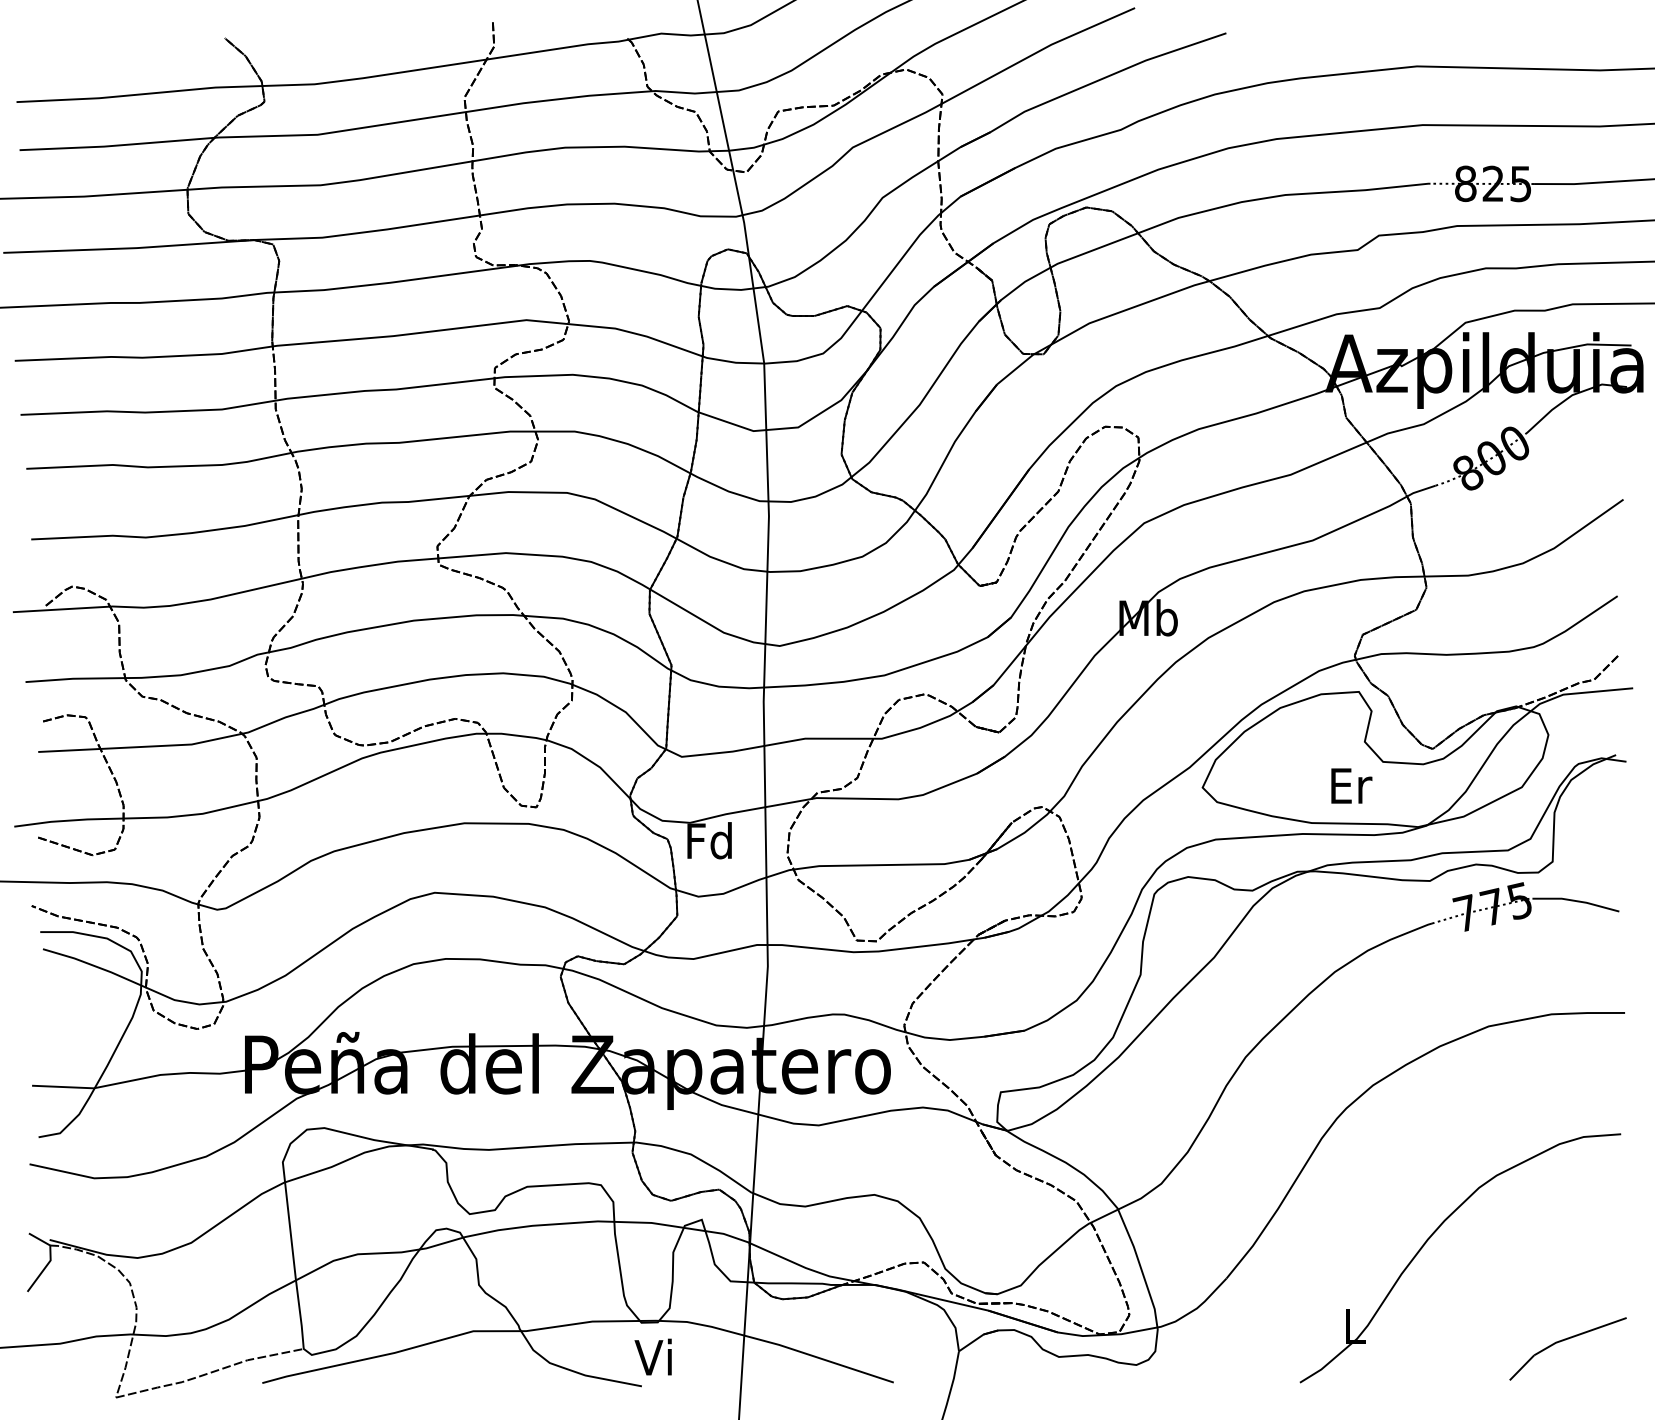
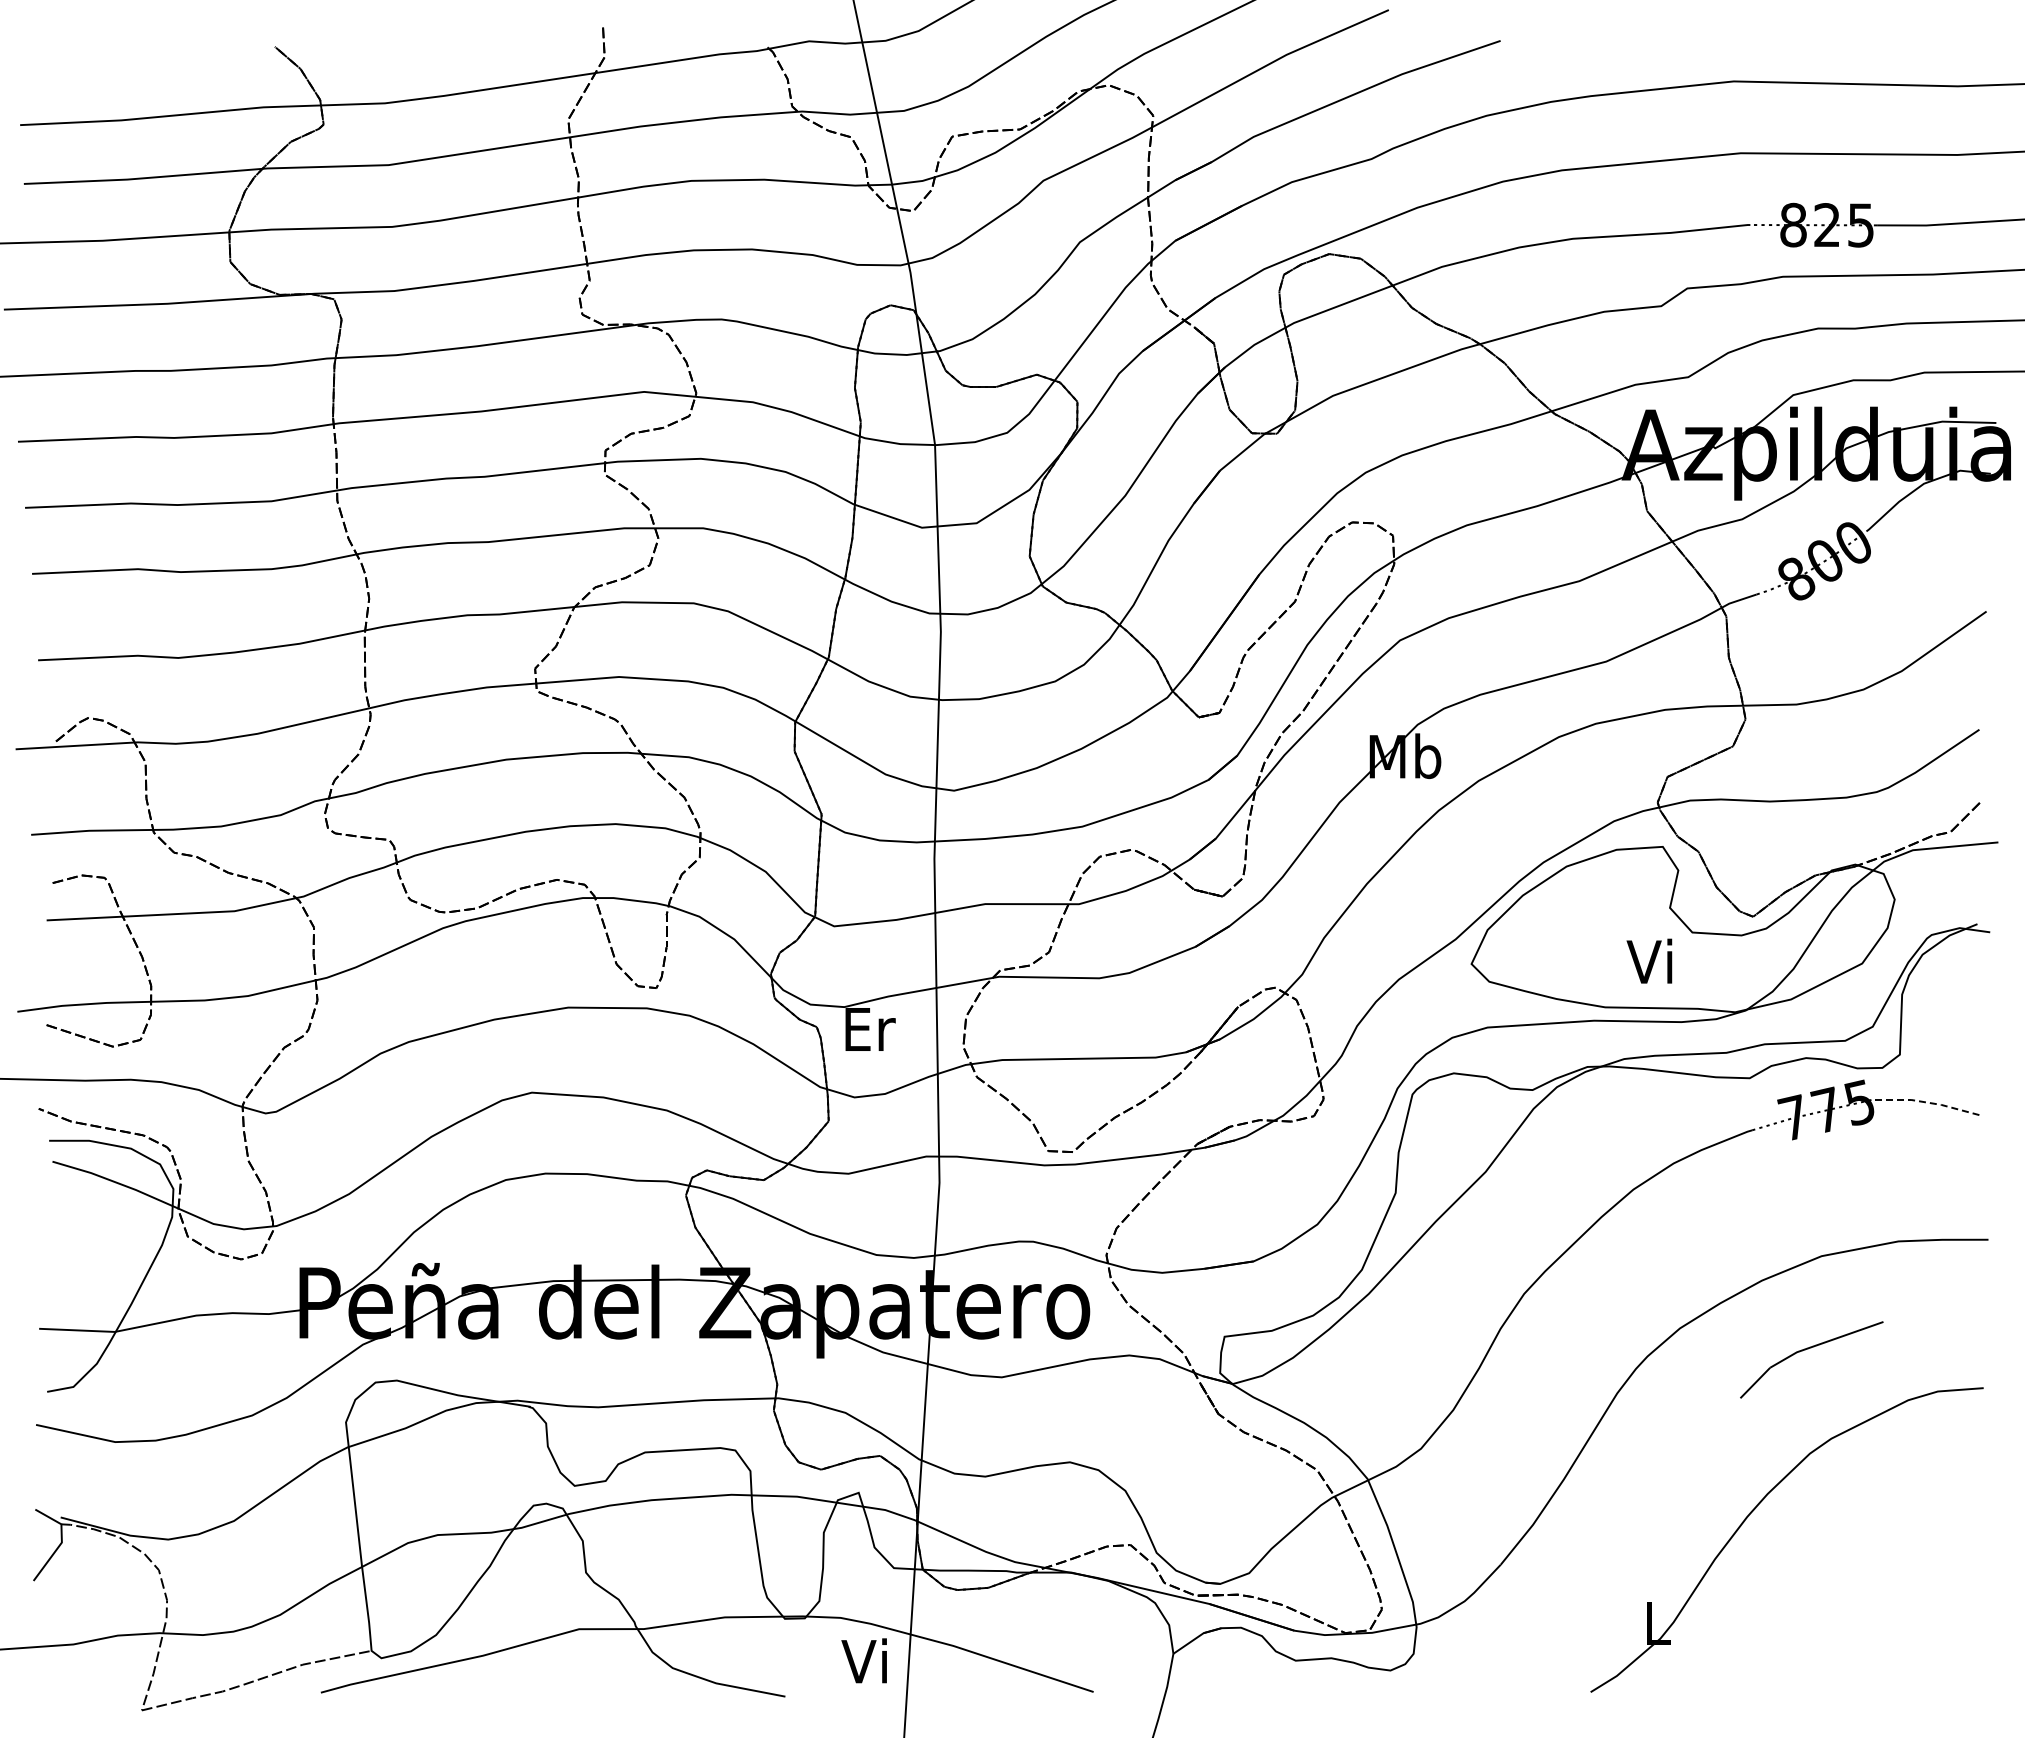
text: (1350, 784) -> (1652, 960), Er -> Vi
text: (709, 840) -> (868, 1028), Fd -> Er
line: (1576, 900) -> (1929, 1102), solid -> dashed
part: (1565, 1340) -> (1808, 1349), moved
text: (652, 1356) -> (863, 1660), moved

